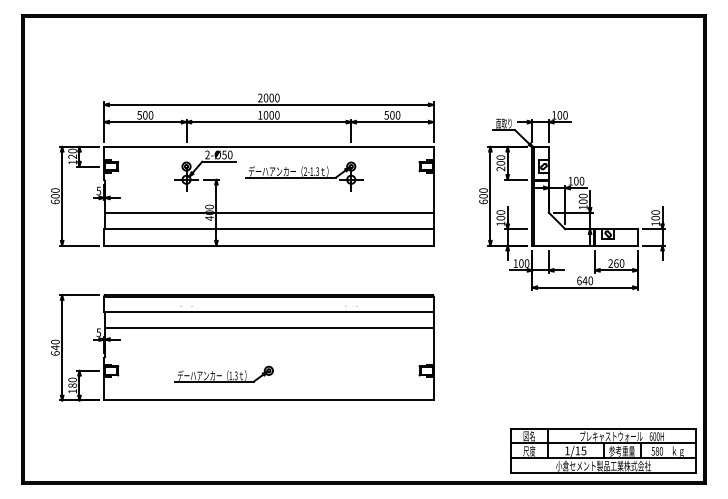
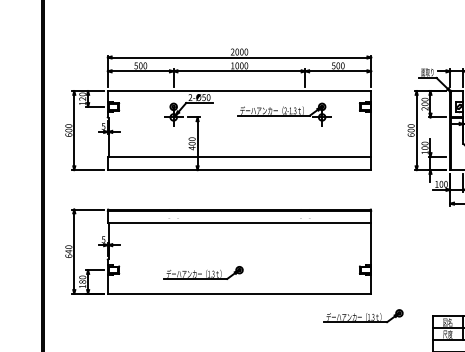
part: (304, 176) -> (284, 114), moved
line: (269, 212) -> (240, 143), removed
line: (269, 328) -> (240, 236), removed
part: (423, 427) -> (363, 315), added

